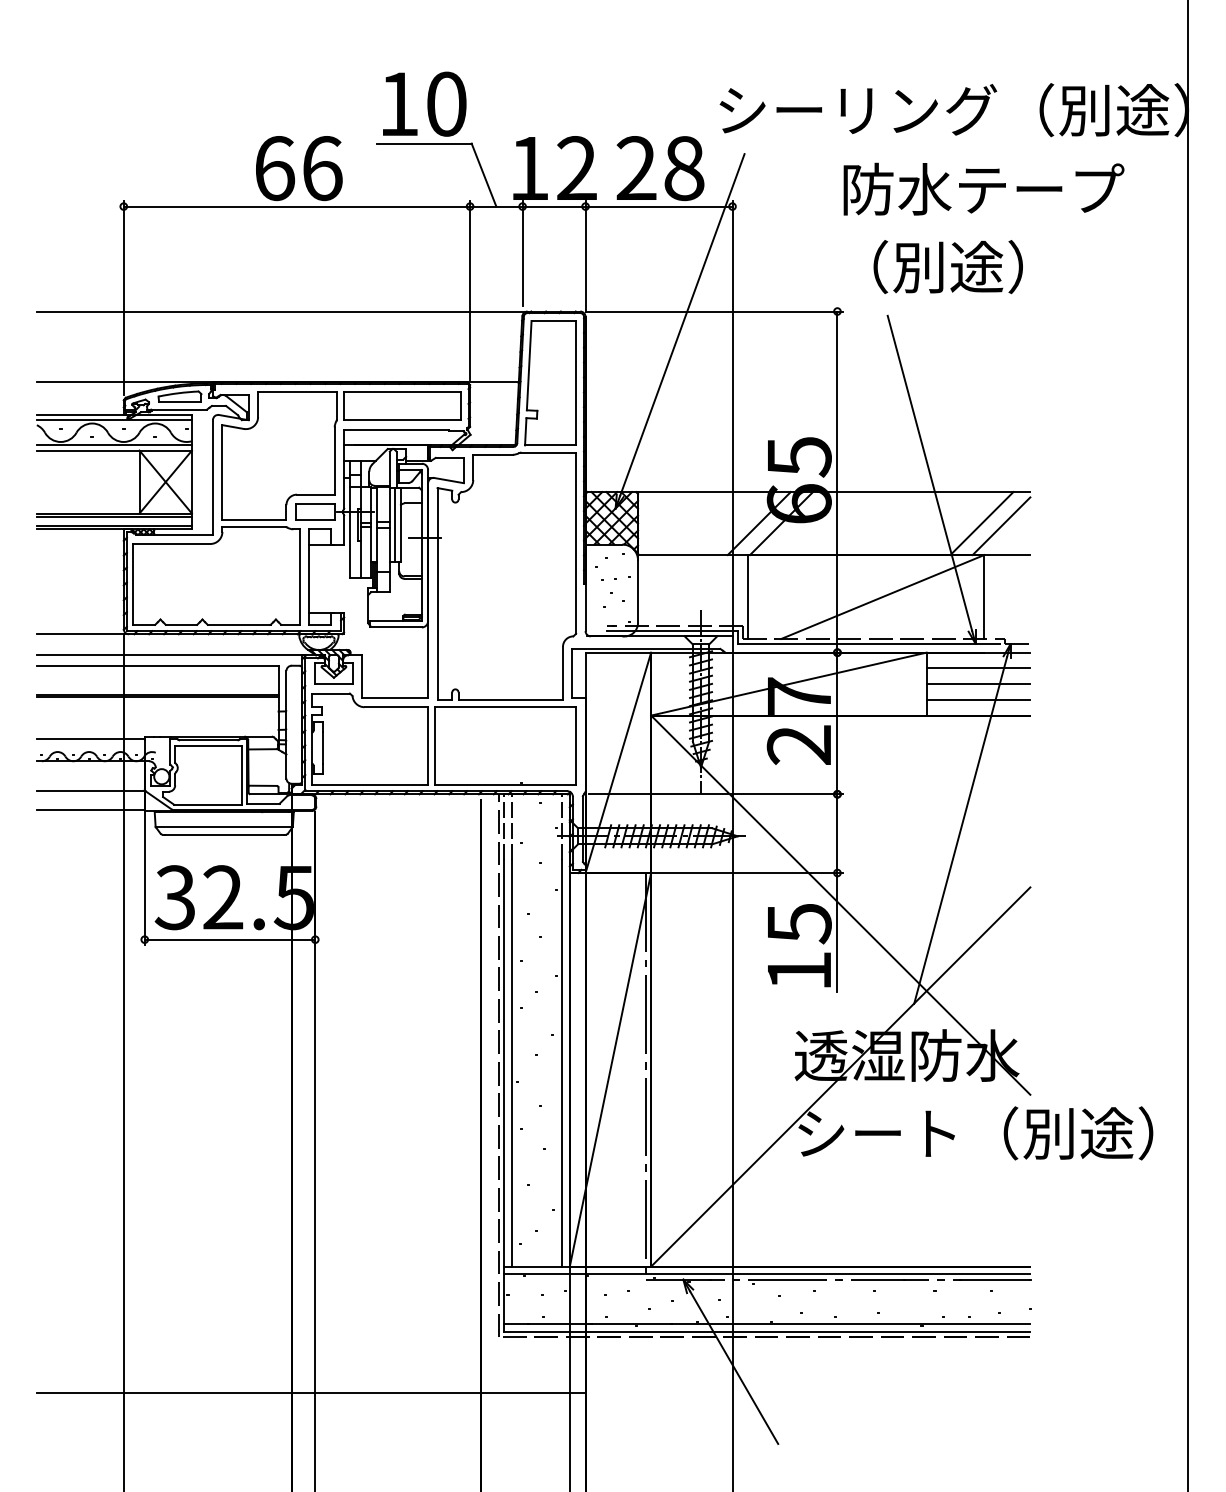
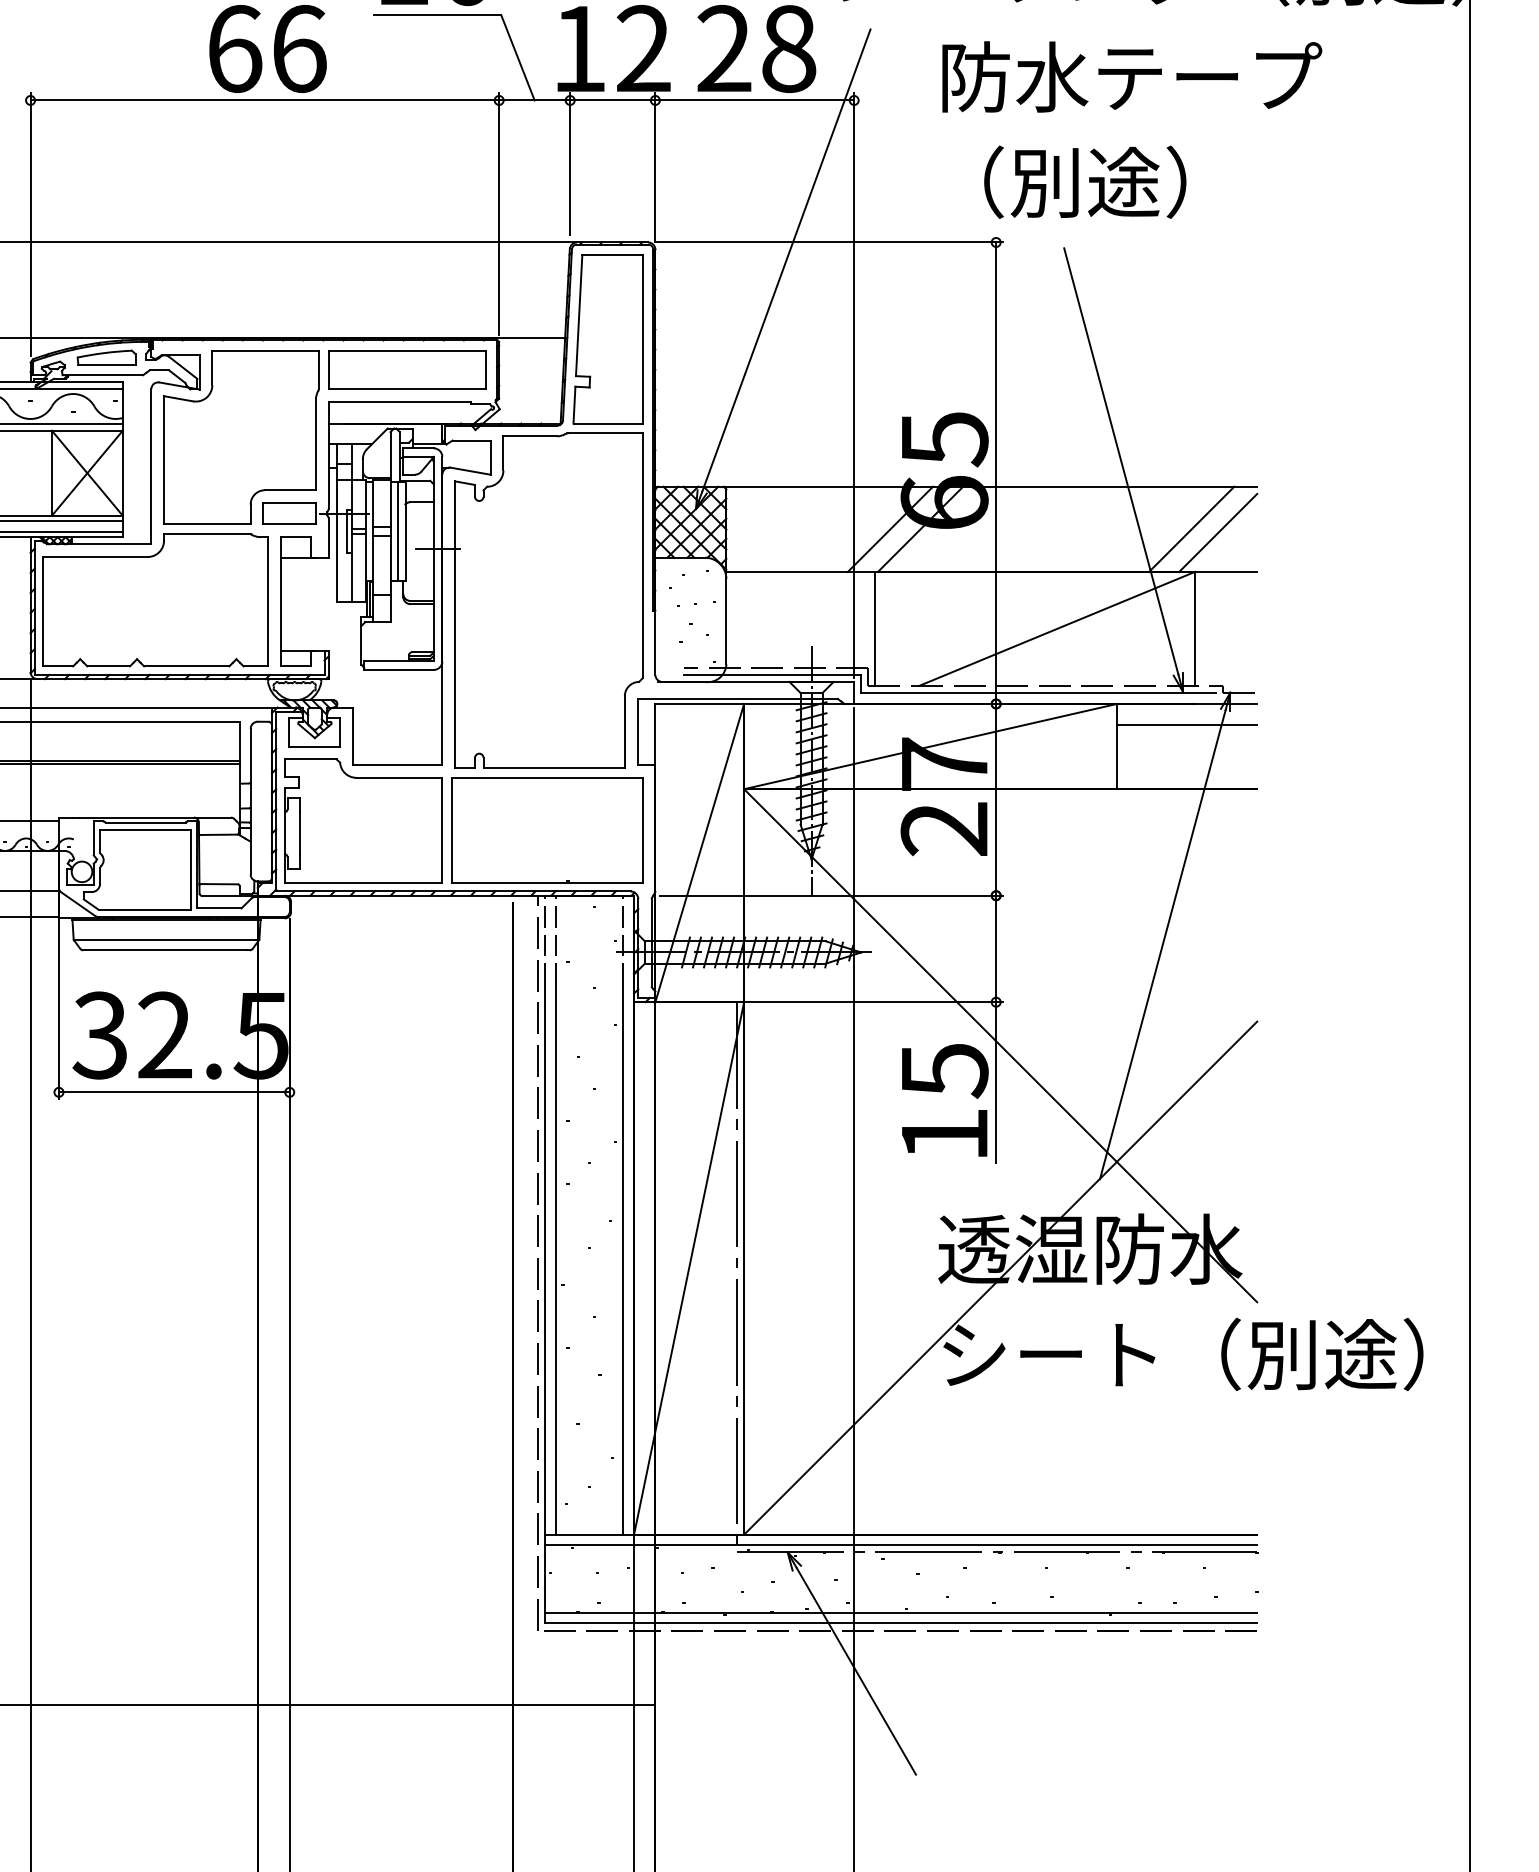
text: (983, 188) -> (1131, 76), moved
text: (947, 267) -> (1084, 182), moved
line: (978, 684) -> (1187, 747), removed
line: (978, 699) -> (1187, 767), removed

